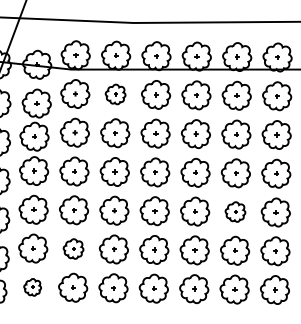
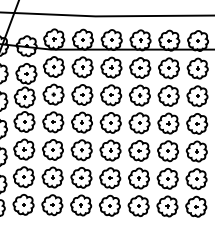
part: (115, 94) -> (82, 67), size x1.43
part: (235, 211) -> (168, 150), size x1.43
part: (73, 248) -> (52, 177), size x1.43
part: (32, 287) -> (23, 204), size x1.67

